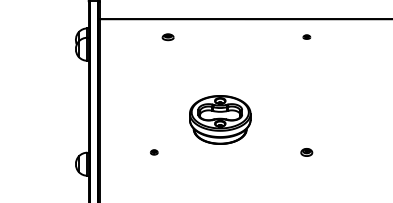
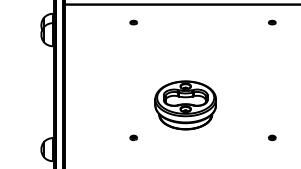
part: (168, 36) -> (133, 21), size x0.62
part: (154, 152) -> (133, 137), moved
part: (306, 152) -> (271, 137), size x0.62

